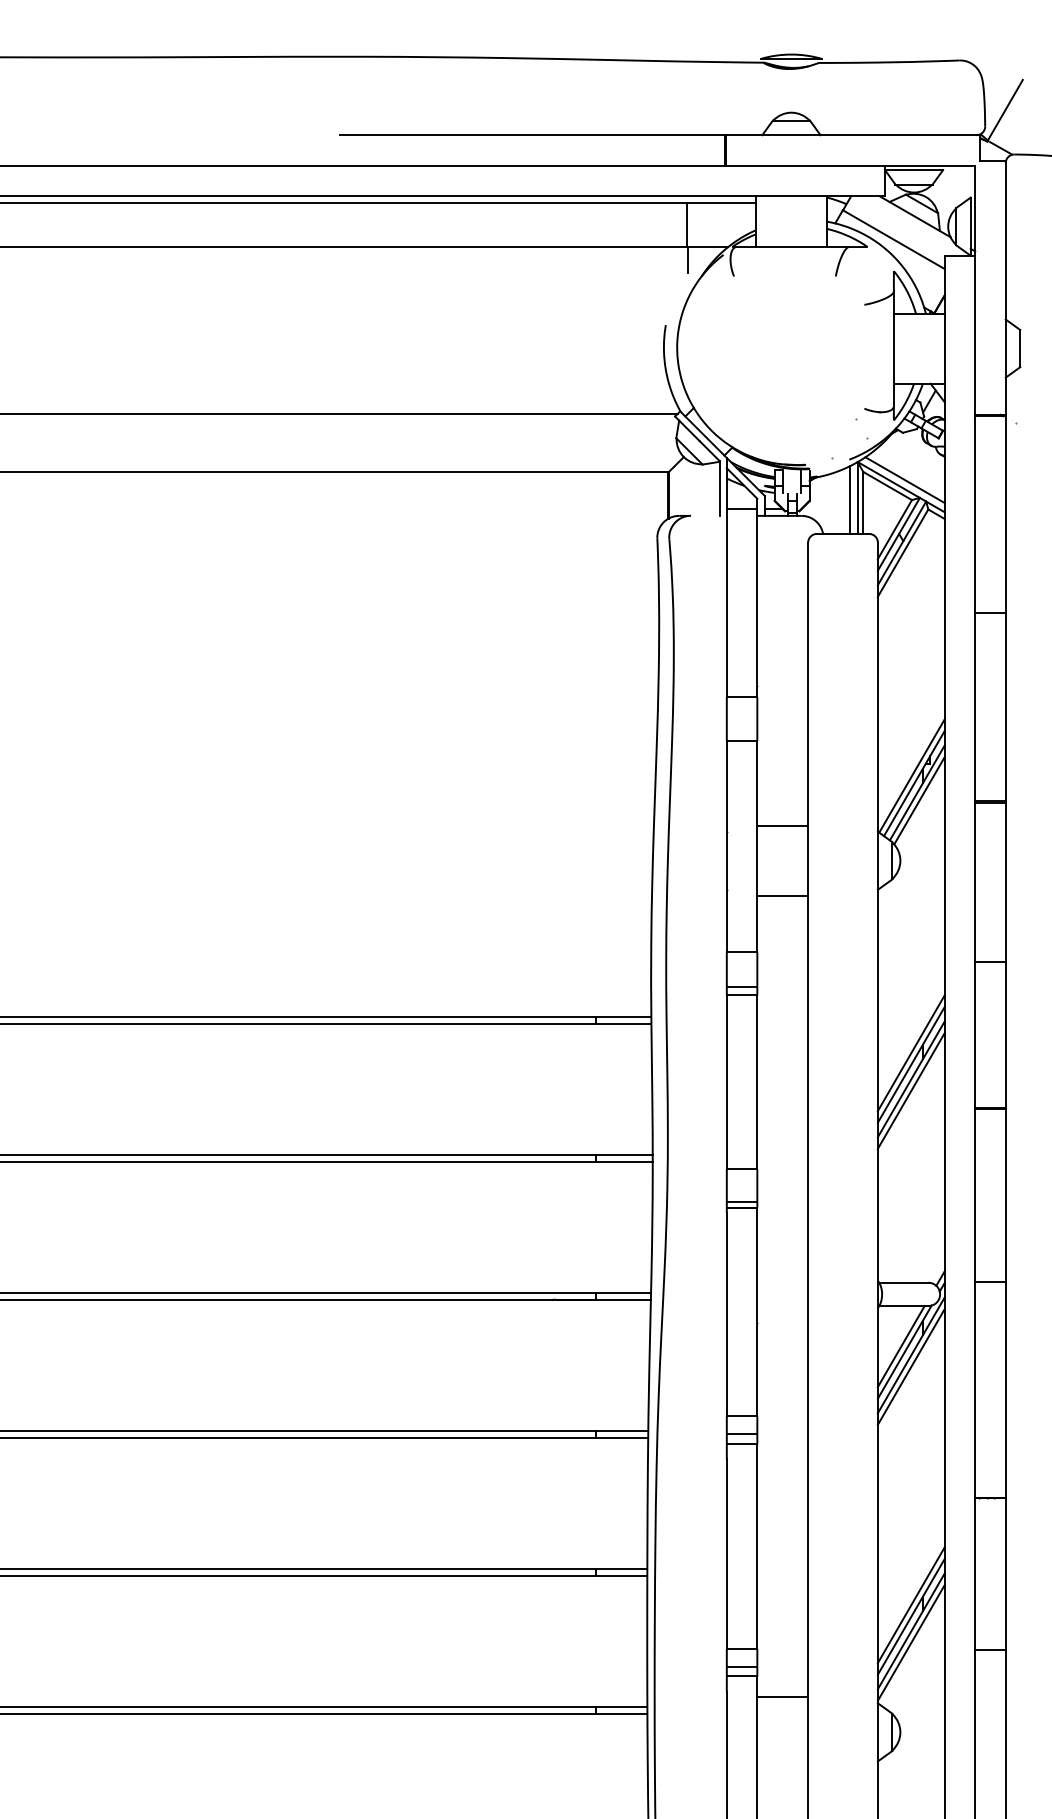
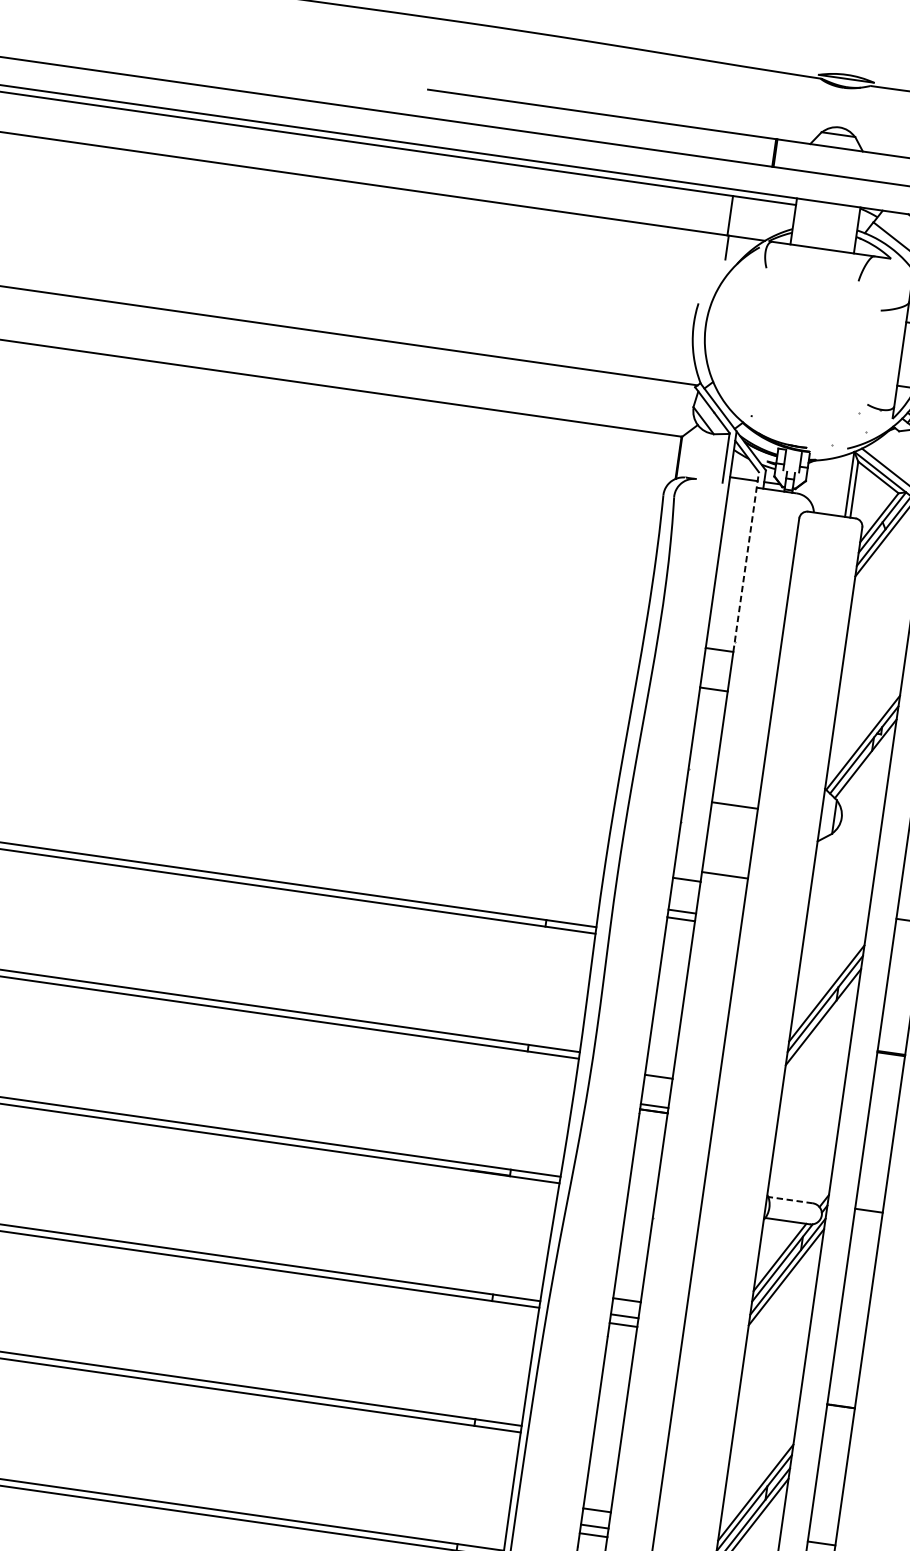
line: (849, 499) -> (842, 484), removed
line: (757, 597) -> (746, 561), solid -> dashed
line: (919, 800) -> (866, 765), removed
line: (782, 825) -> (734, 805), moved
line: (782, 895) -> (724, 874), moved
line: (910, 1090) -> (821, 1027), removed
line: (903, 1282) -> (790, 1199), solid -> dashed

